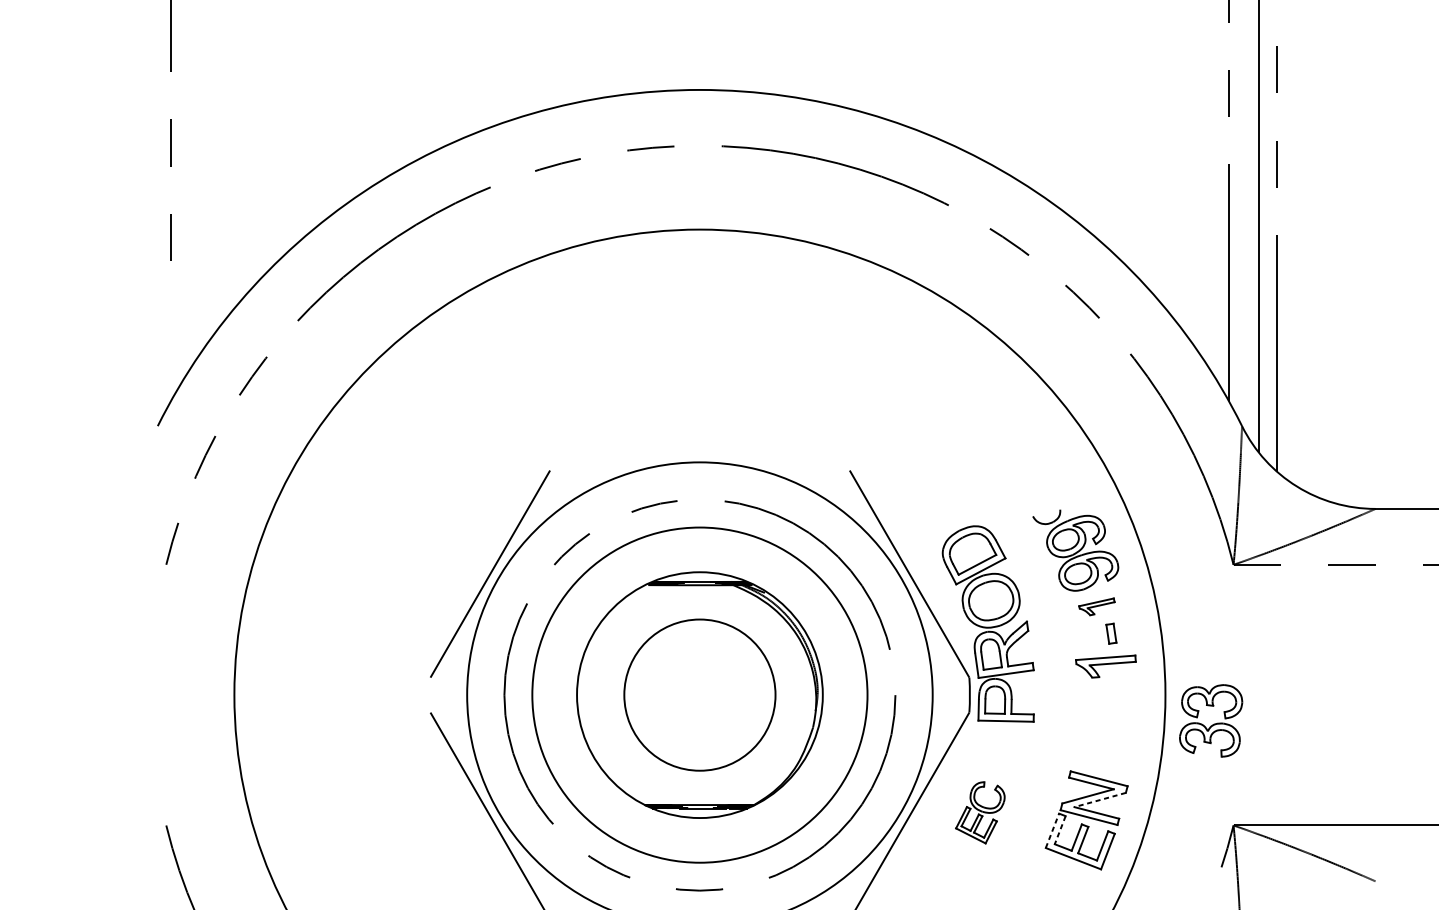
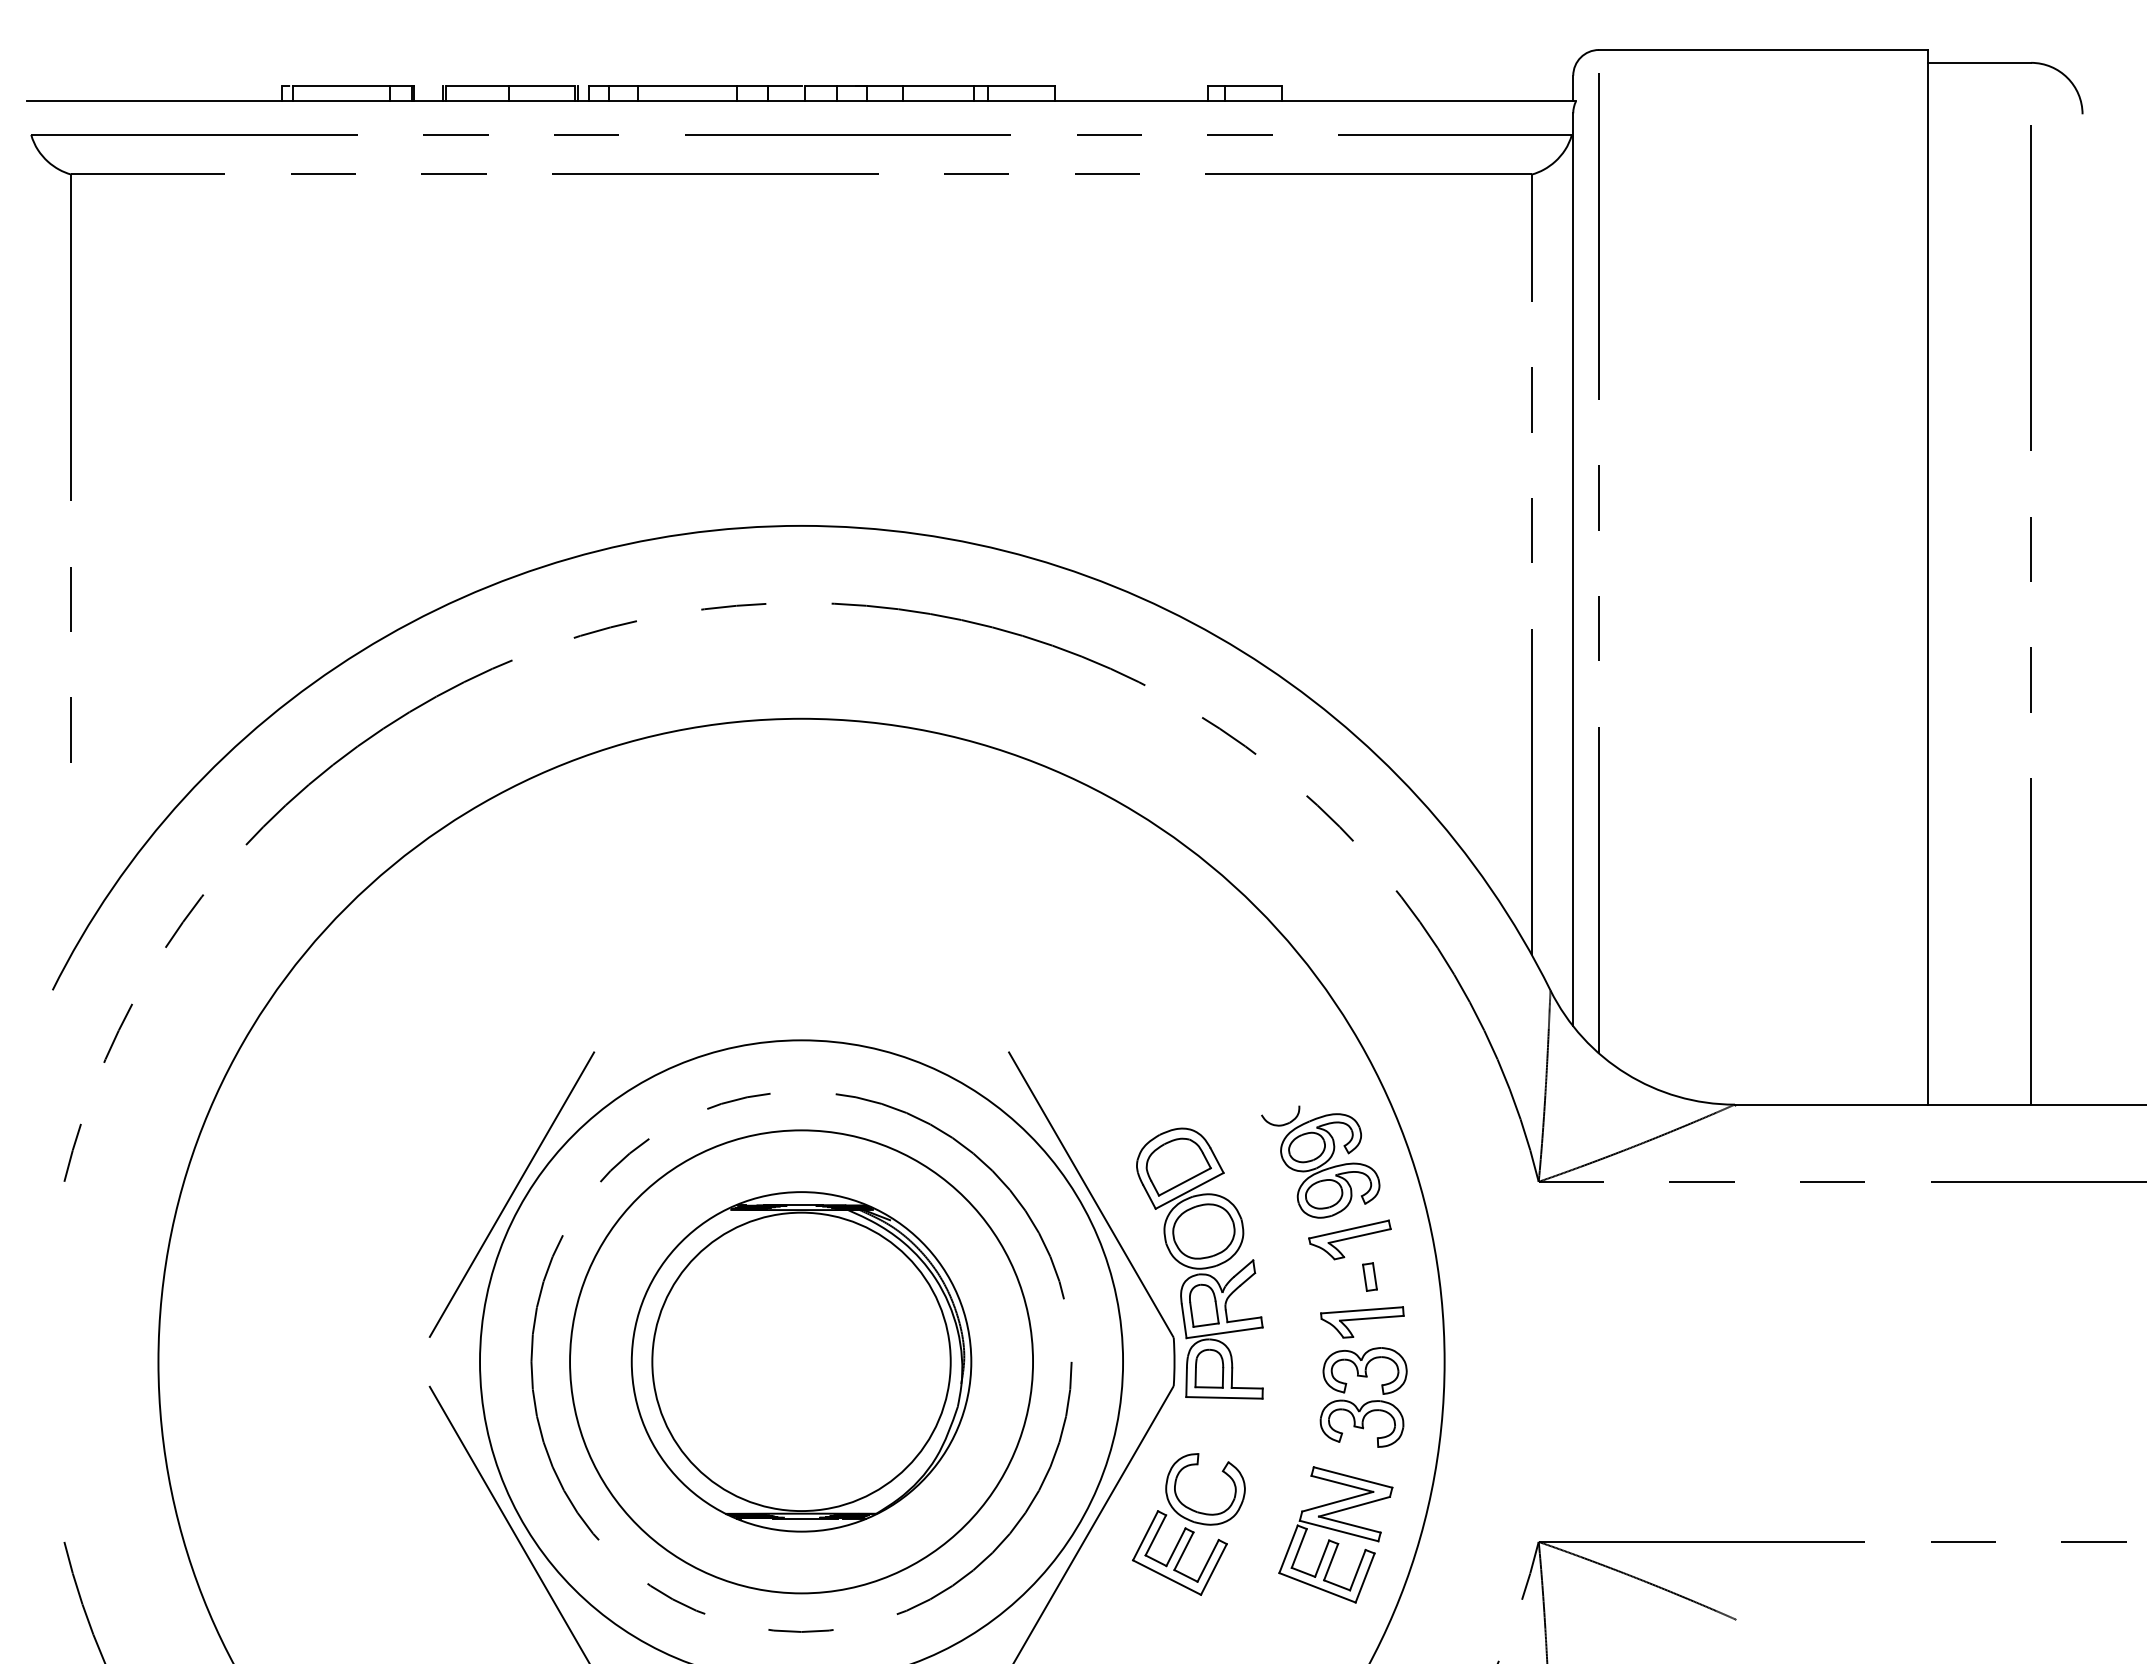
part: (1096, 606) -> (1349, 1239), size x1.67
circle: (699, 694) -> (801, 1361), size x1.43
part: (1210, 720) -> (1363, 1397), moved
line: (1100, 799) -> (1354, 1506), dashed -> solid
part: (980, 812) -> (1188, 1524), size x1.67
line: (1052, 830) -> (1288, 1548), dashed -> solid
line: (1060, 830) -> (1299, 1548), dashed -> solid

